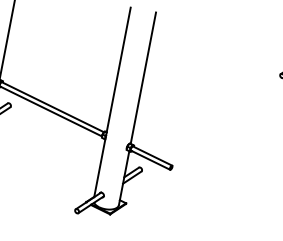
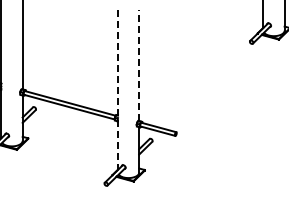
line: (143, 78) -> (139, 65), solid -> dashed
line: (111, 102) -> (117, 90), solid -> dashed

